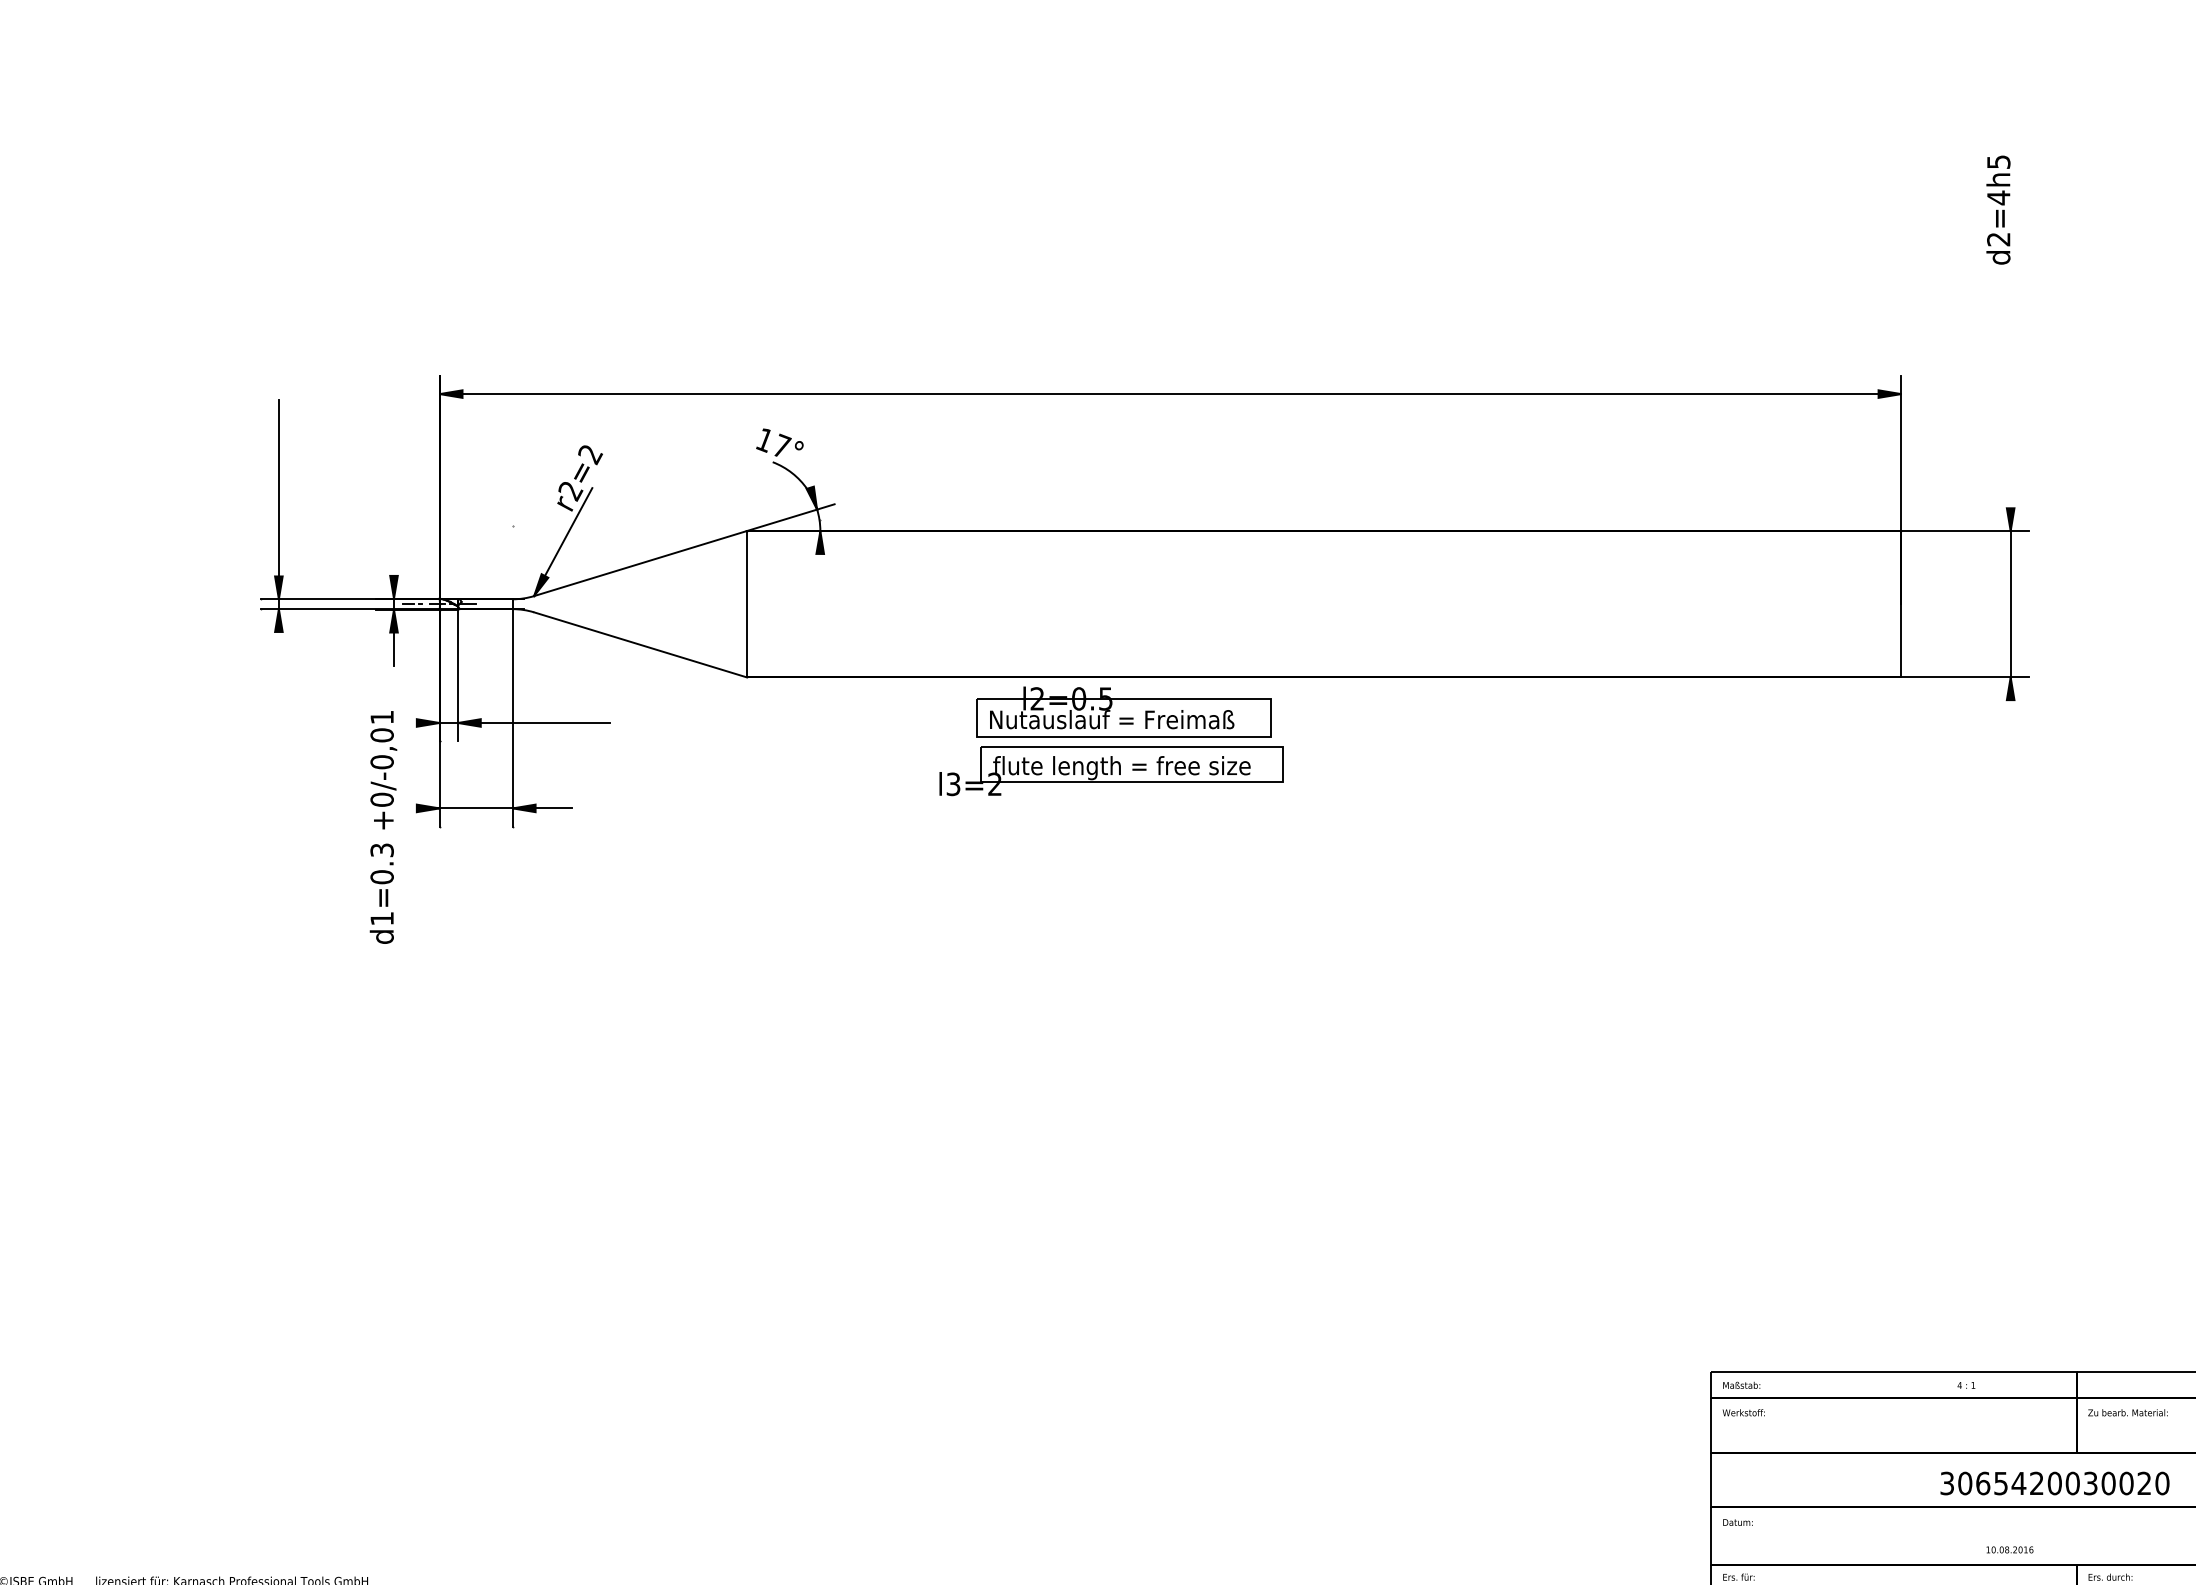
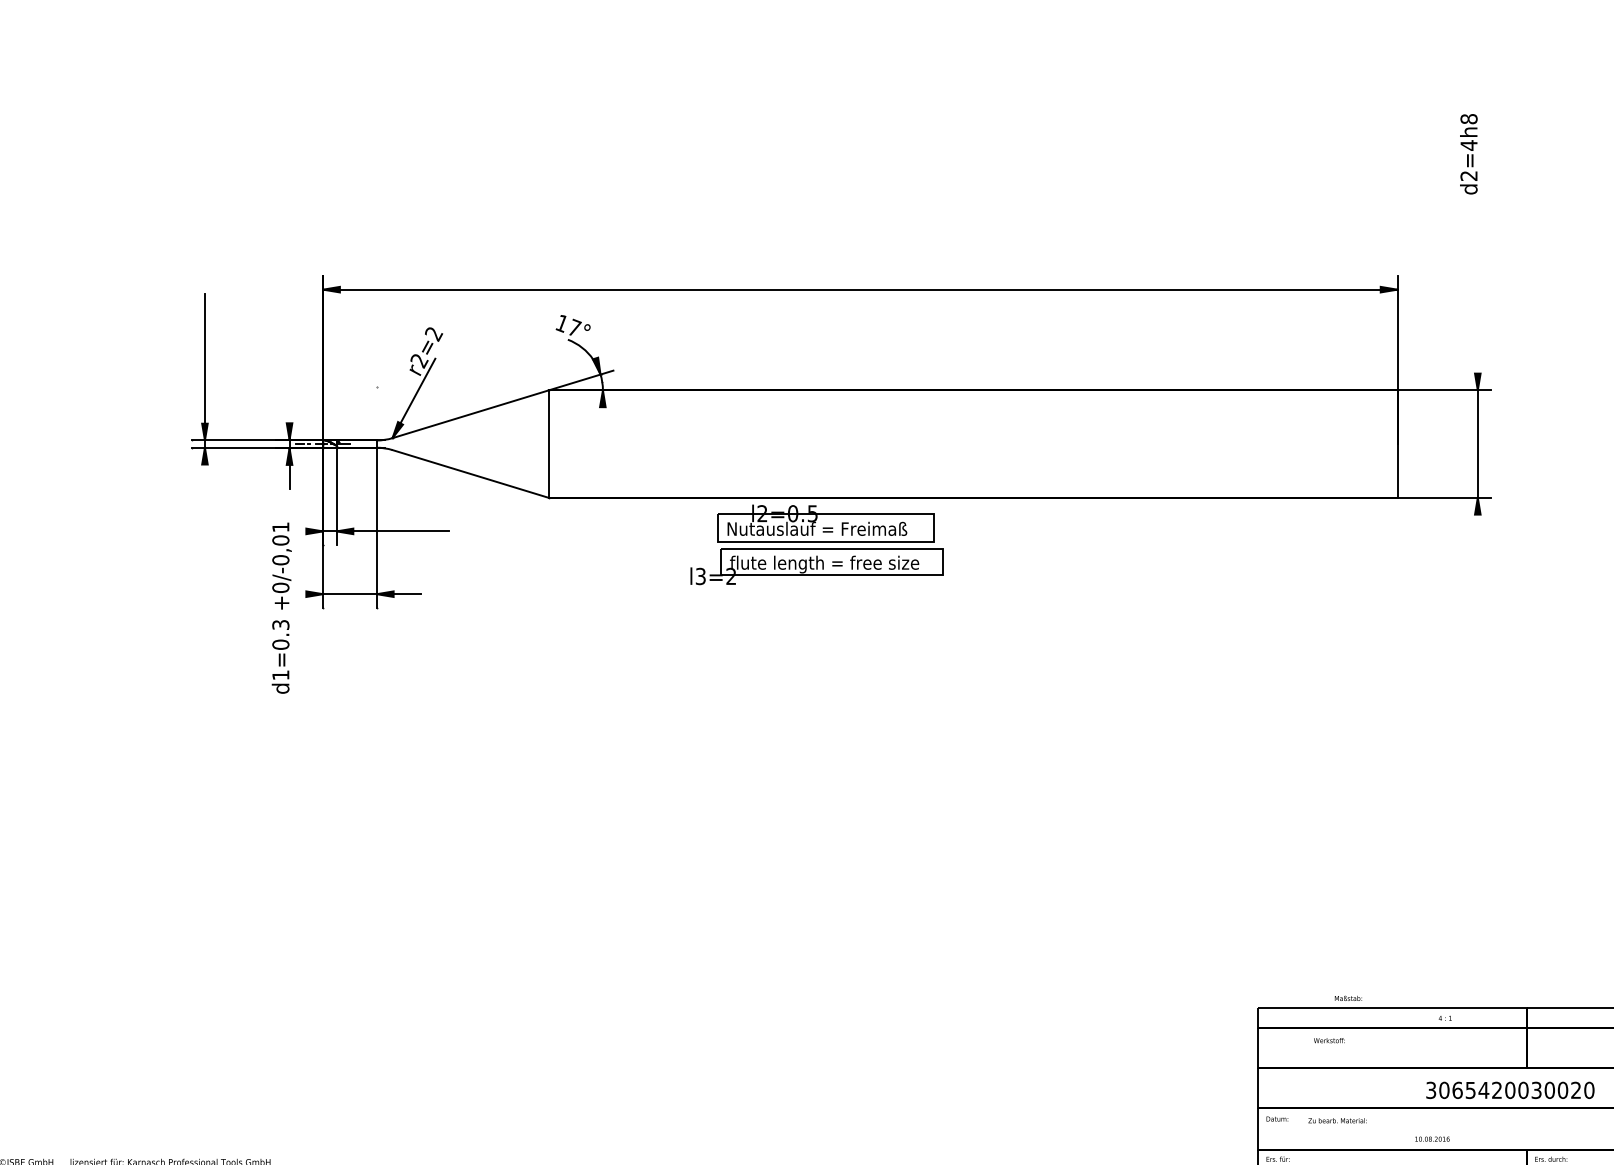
text: (1998, 162) -> (1468, 119), d2=4h5 -> d2=4h8
text: (1741, 1384) -> (1348, 997), moved
text: (1743, 1412) -> (1329, 1040), moved
text: (2127, 1412) -> (1337, 1120), moved
text: (2009, 1549) -> (1432, 1138), moved

